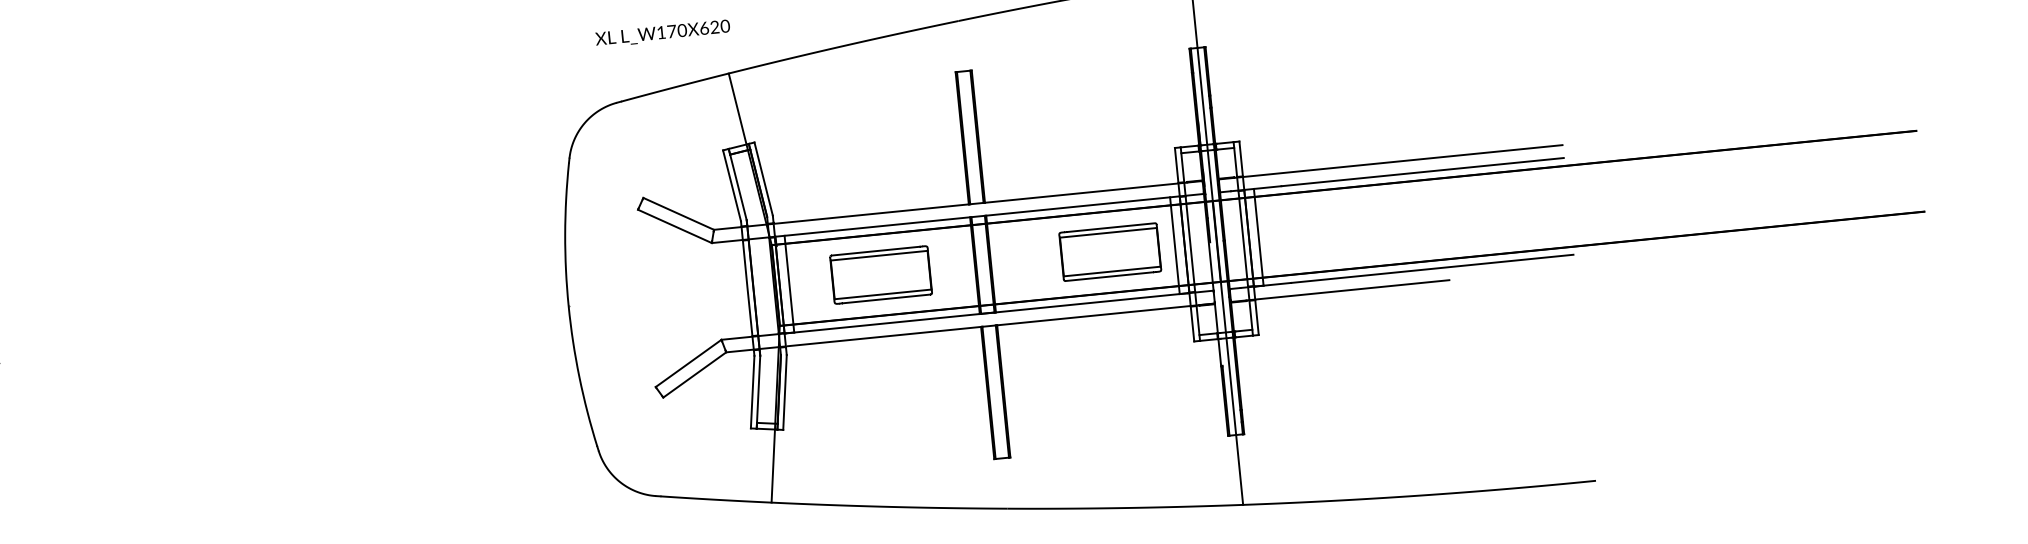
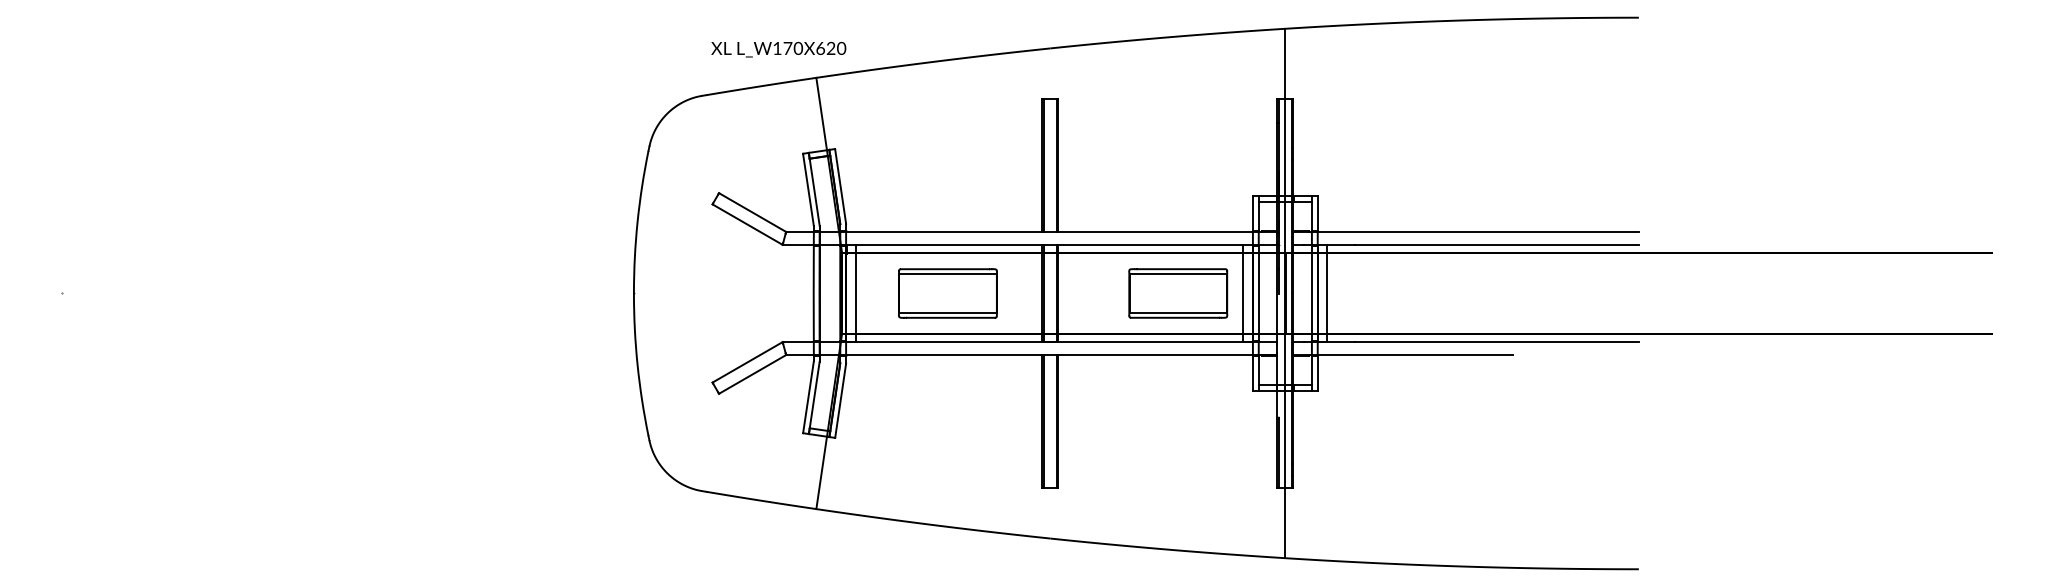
text: (662, 33) -> (778, 49), moved

